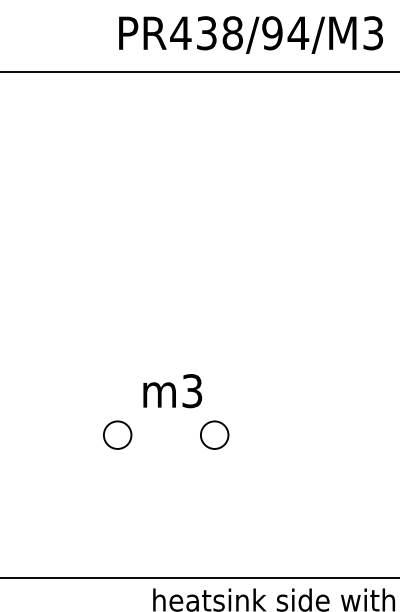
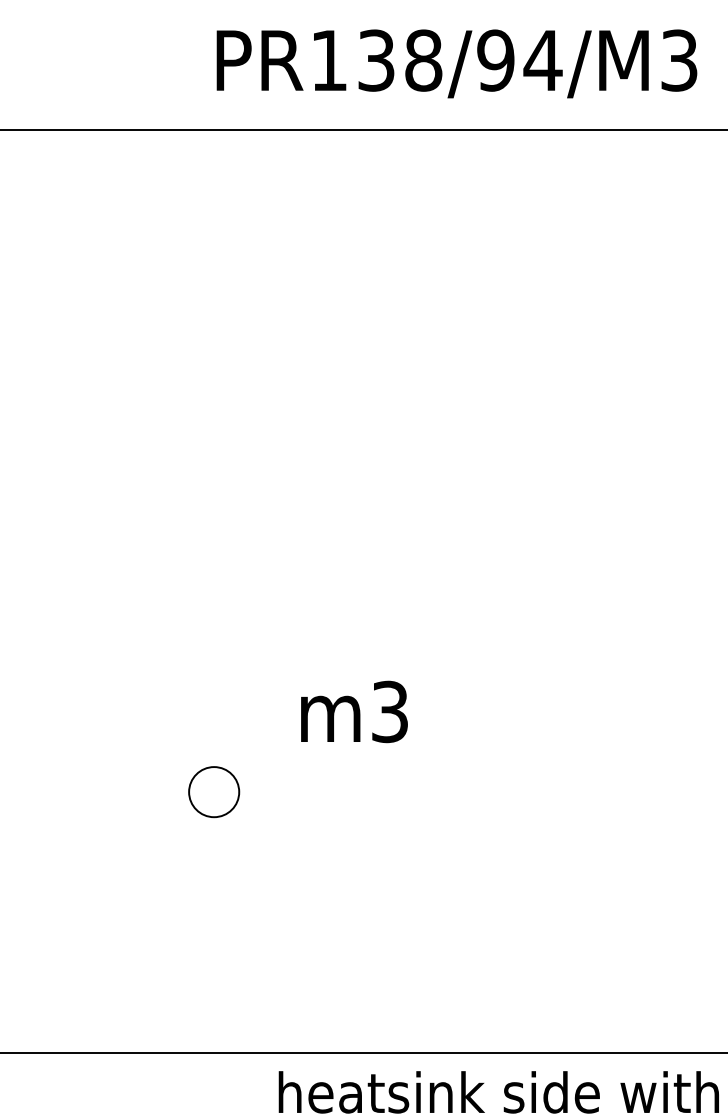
text: (180, 32) -> (328, 59), PR438/94/M3 -> PR138/94/M3
text: (172, 391) -> (353, 712), moved
circle: (214, 434) -> (390, 790), removed

